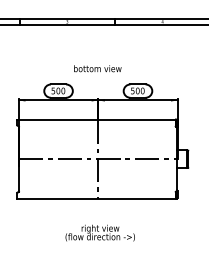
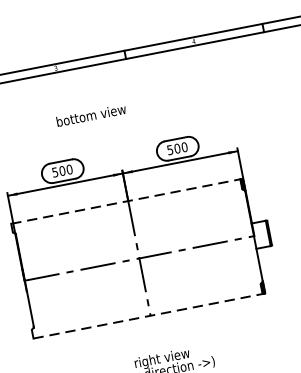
text: (97, 68) -> (90, 115), moved
line: (97, 119) -> (127, 201), solid -> dashed
line: (97, 198) -> (149, 315), solid -> dashed

